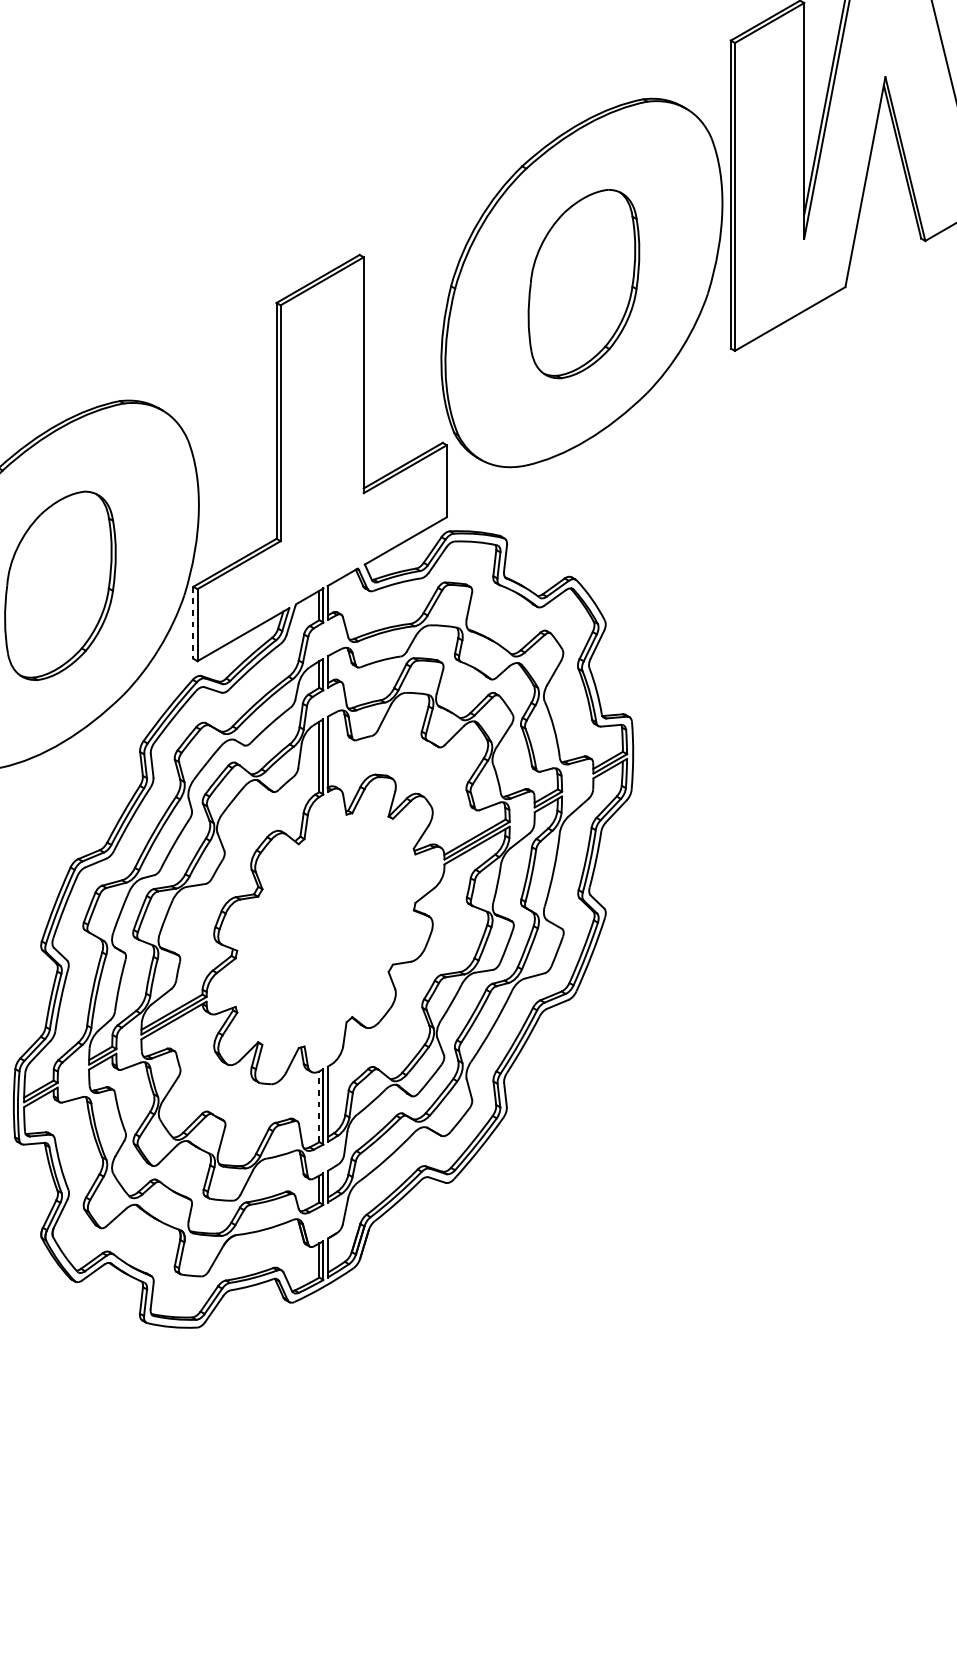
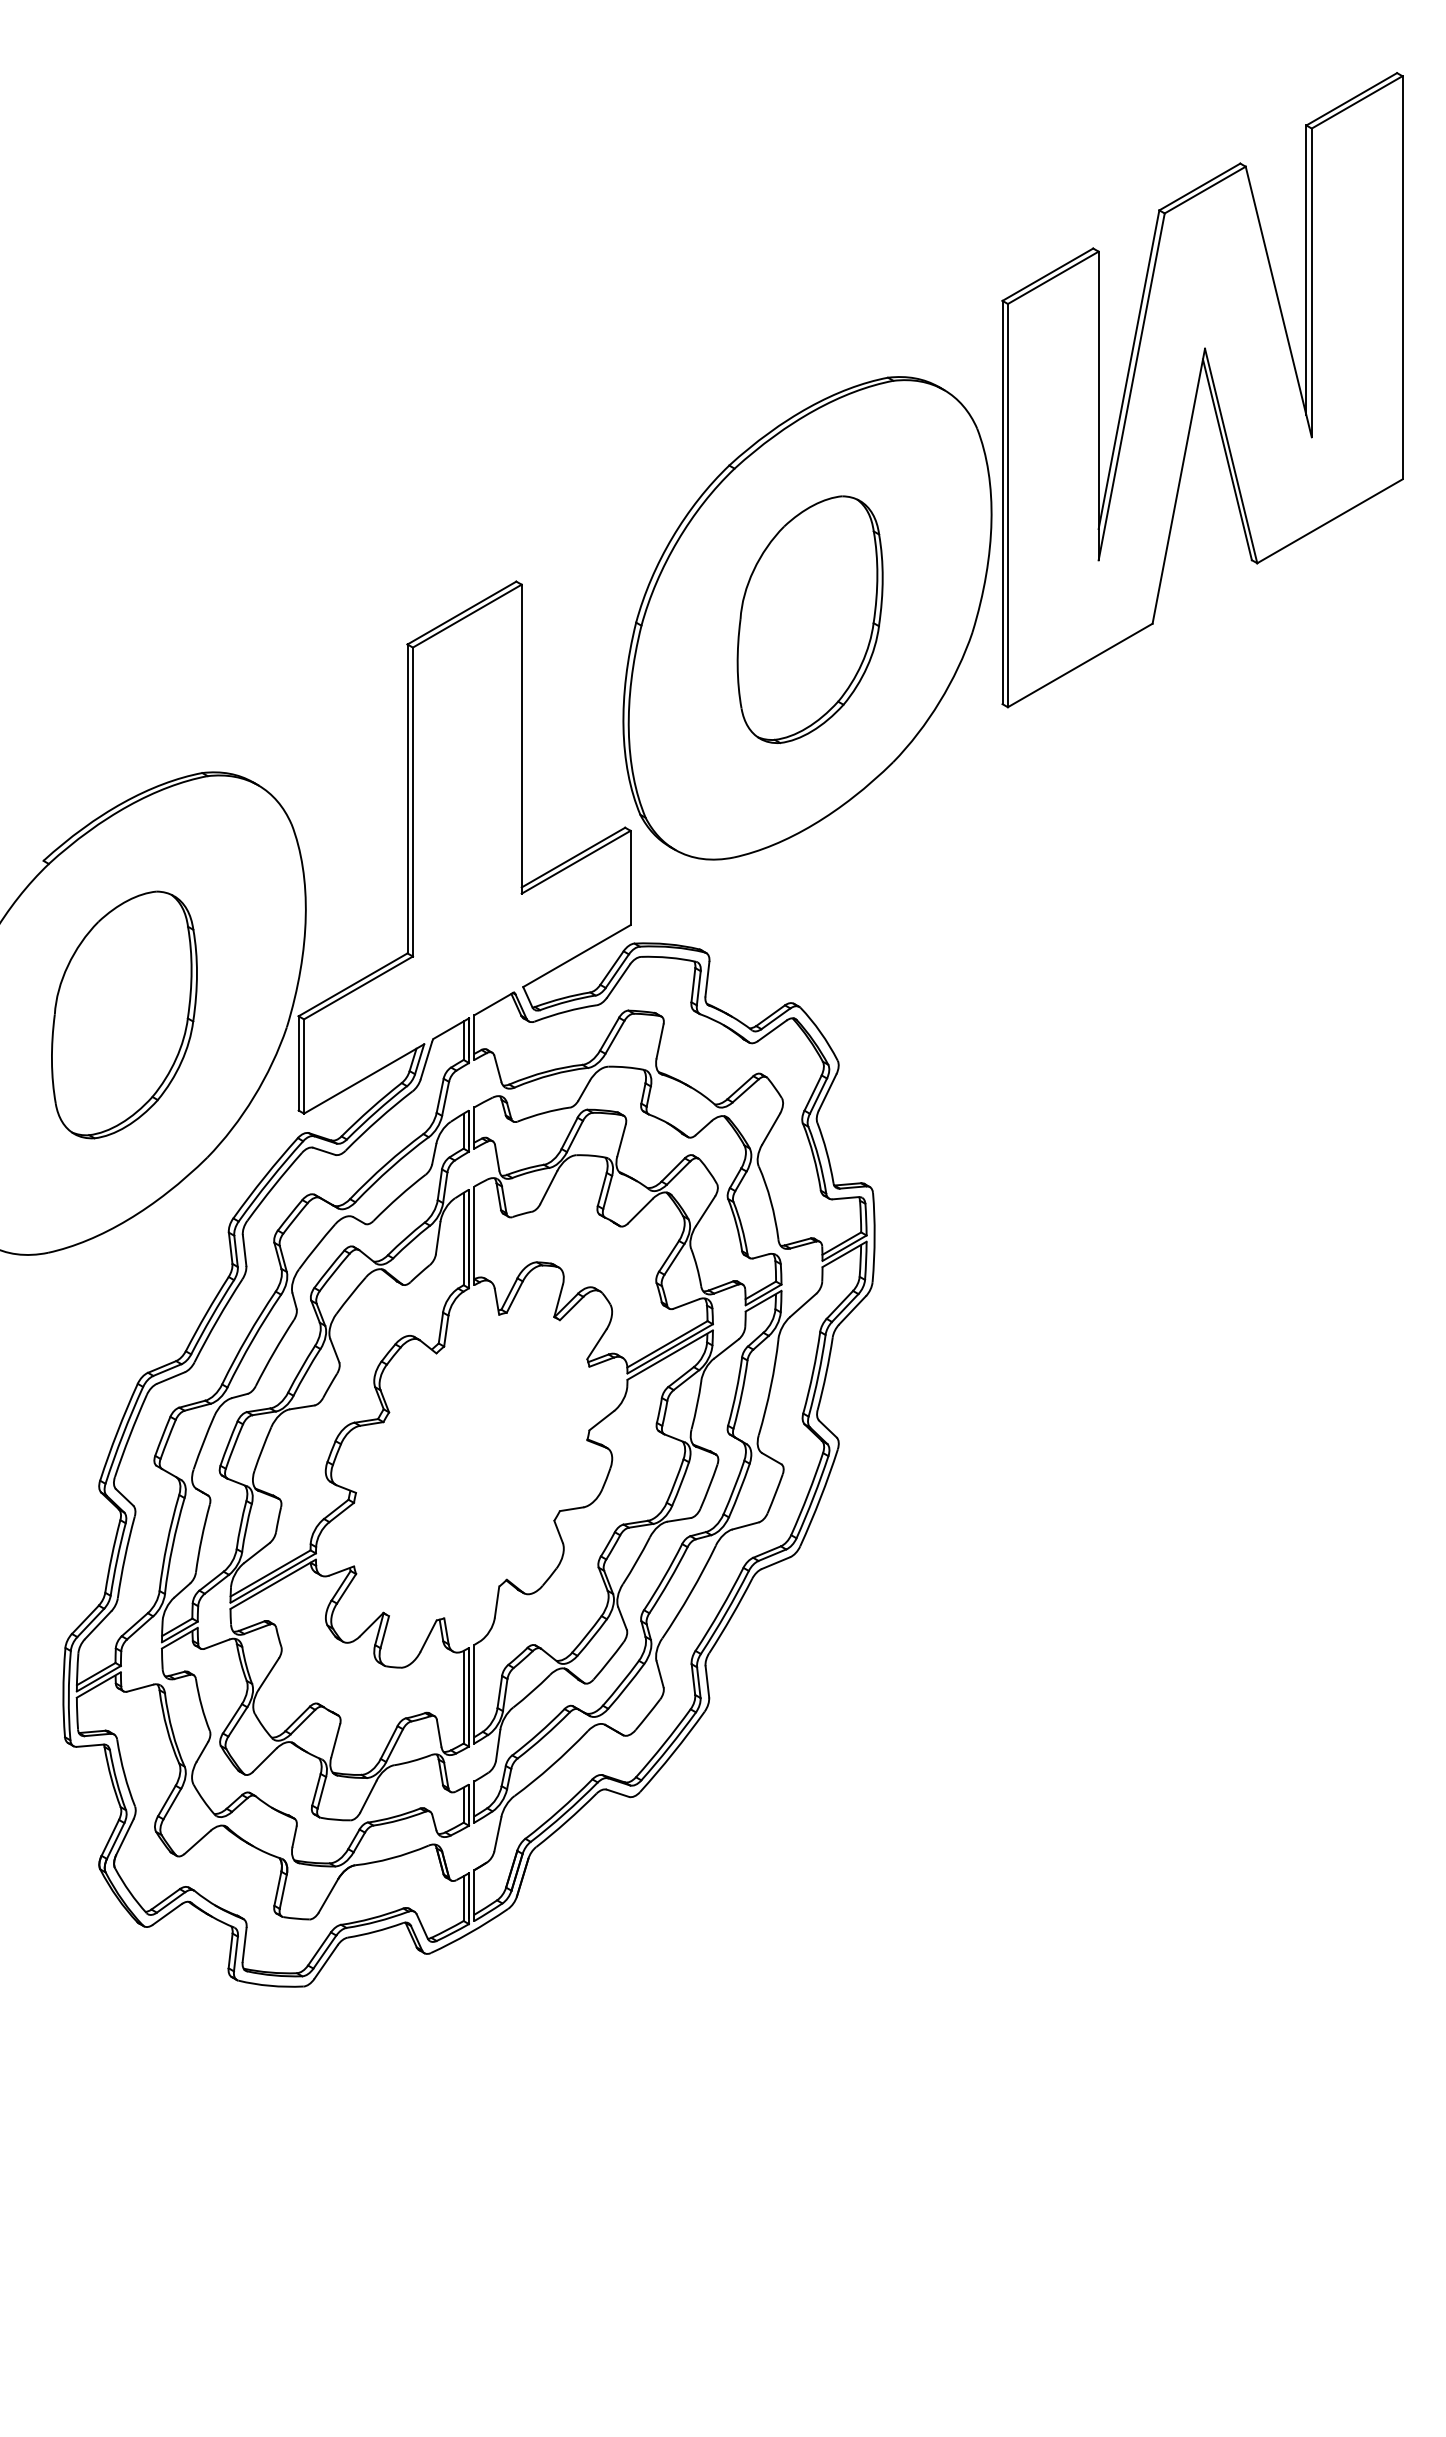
line: (193, 622) -> (298, 1063), dashed -> solid
line: (319, 1106) -> (463, 1696), dashed -> solid

